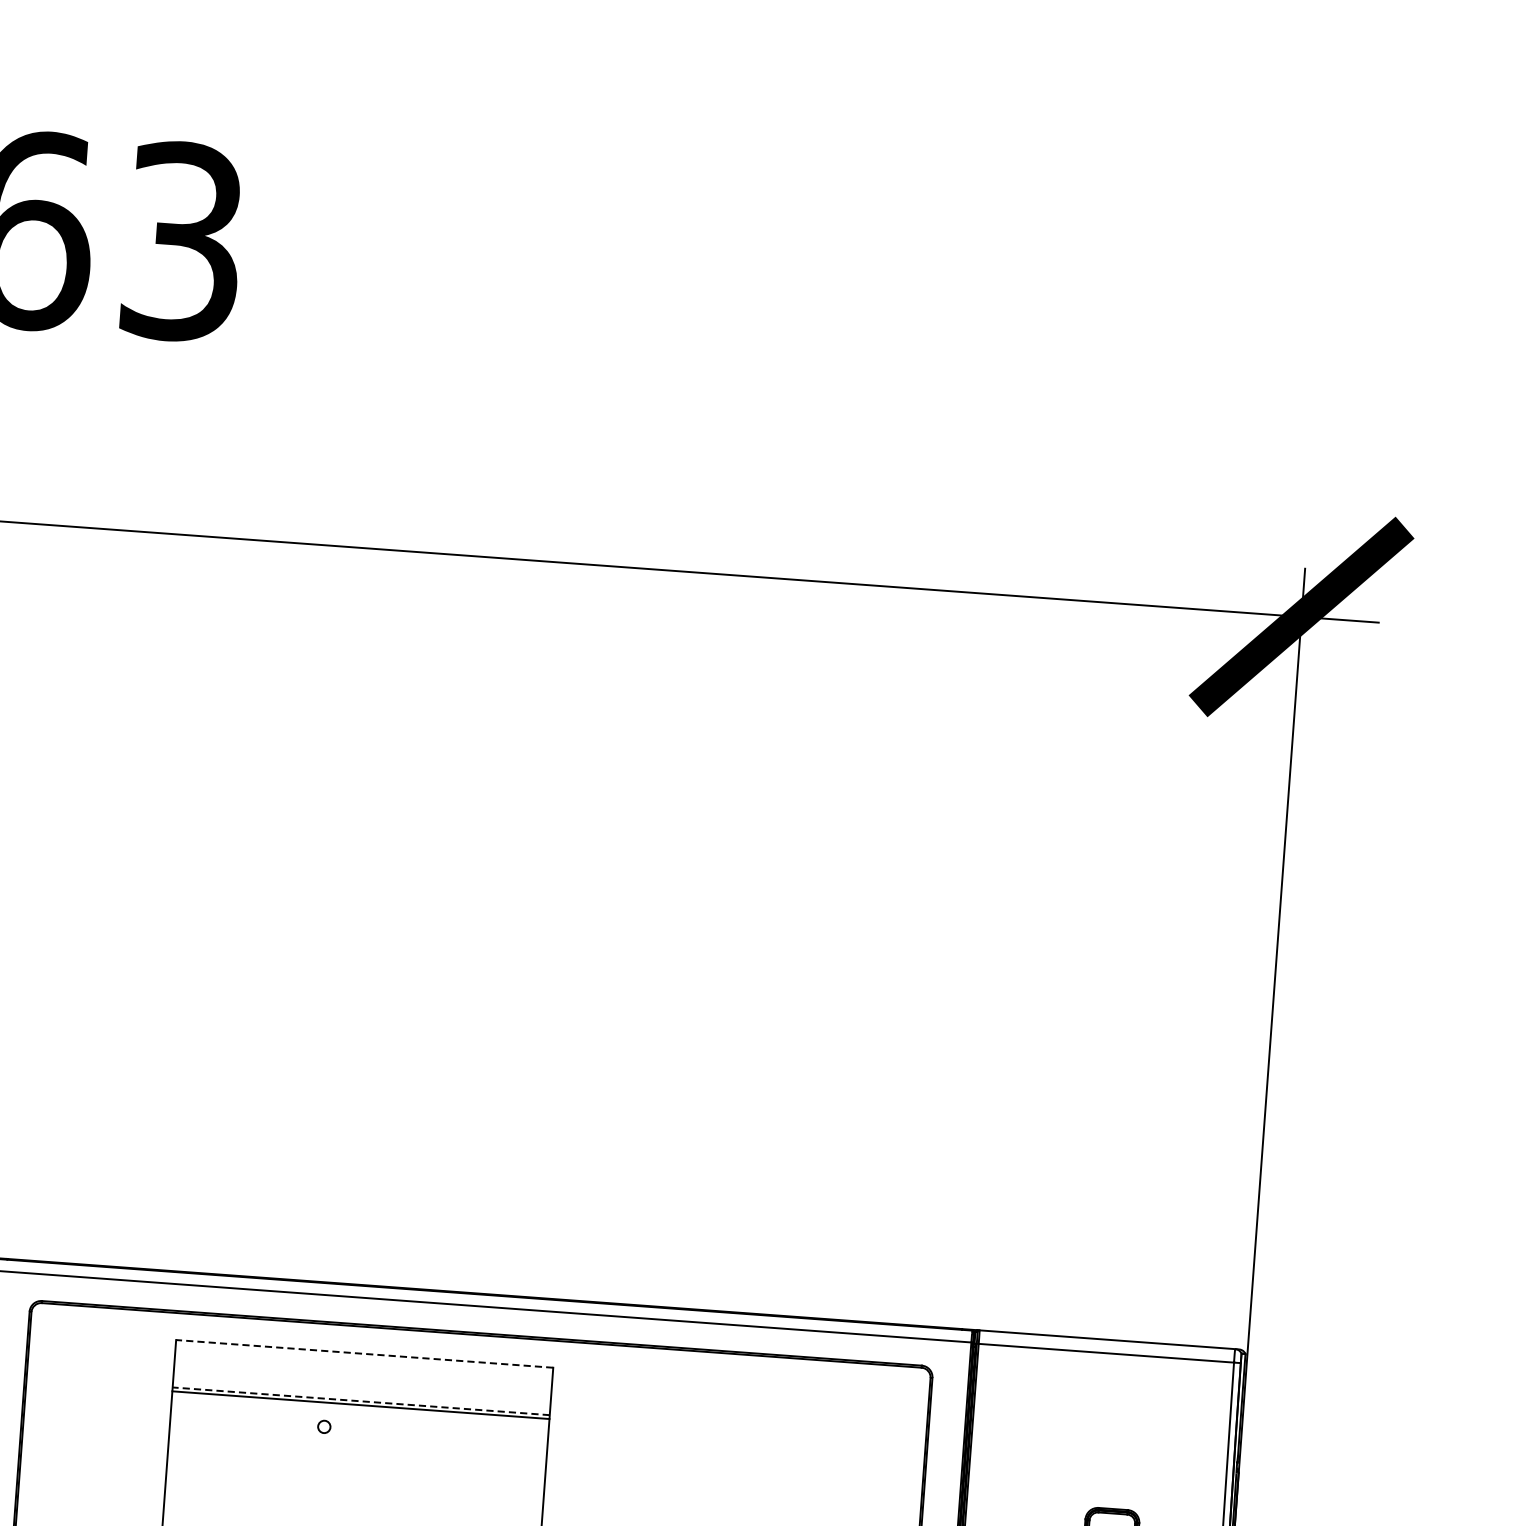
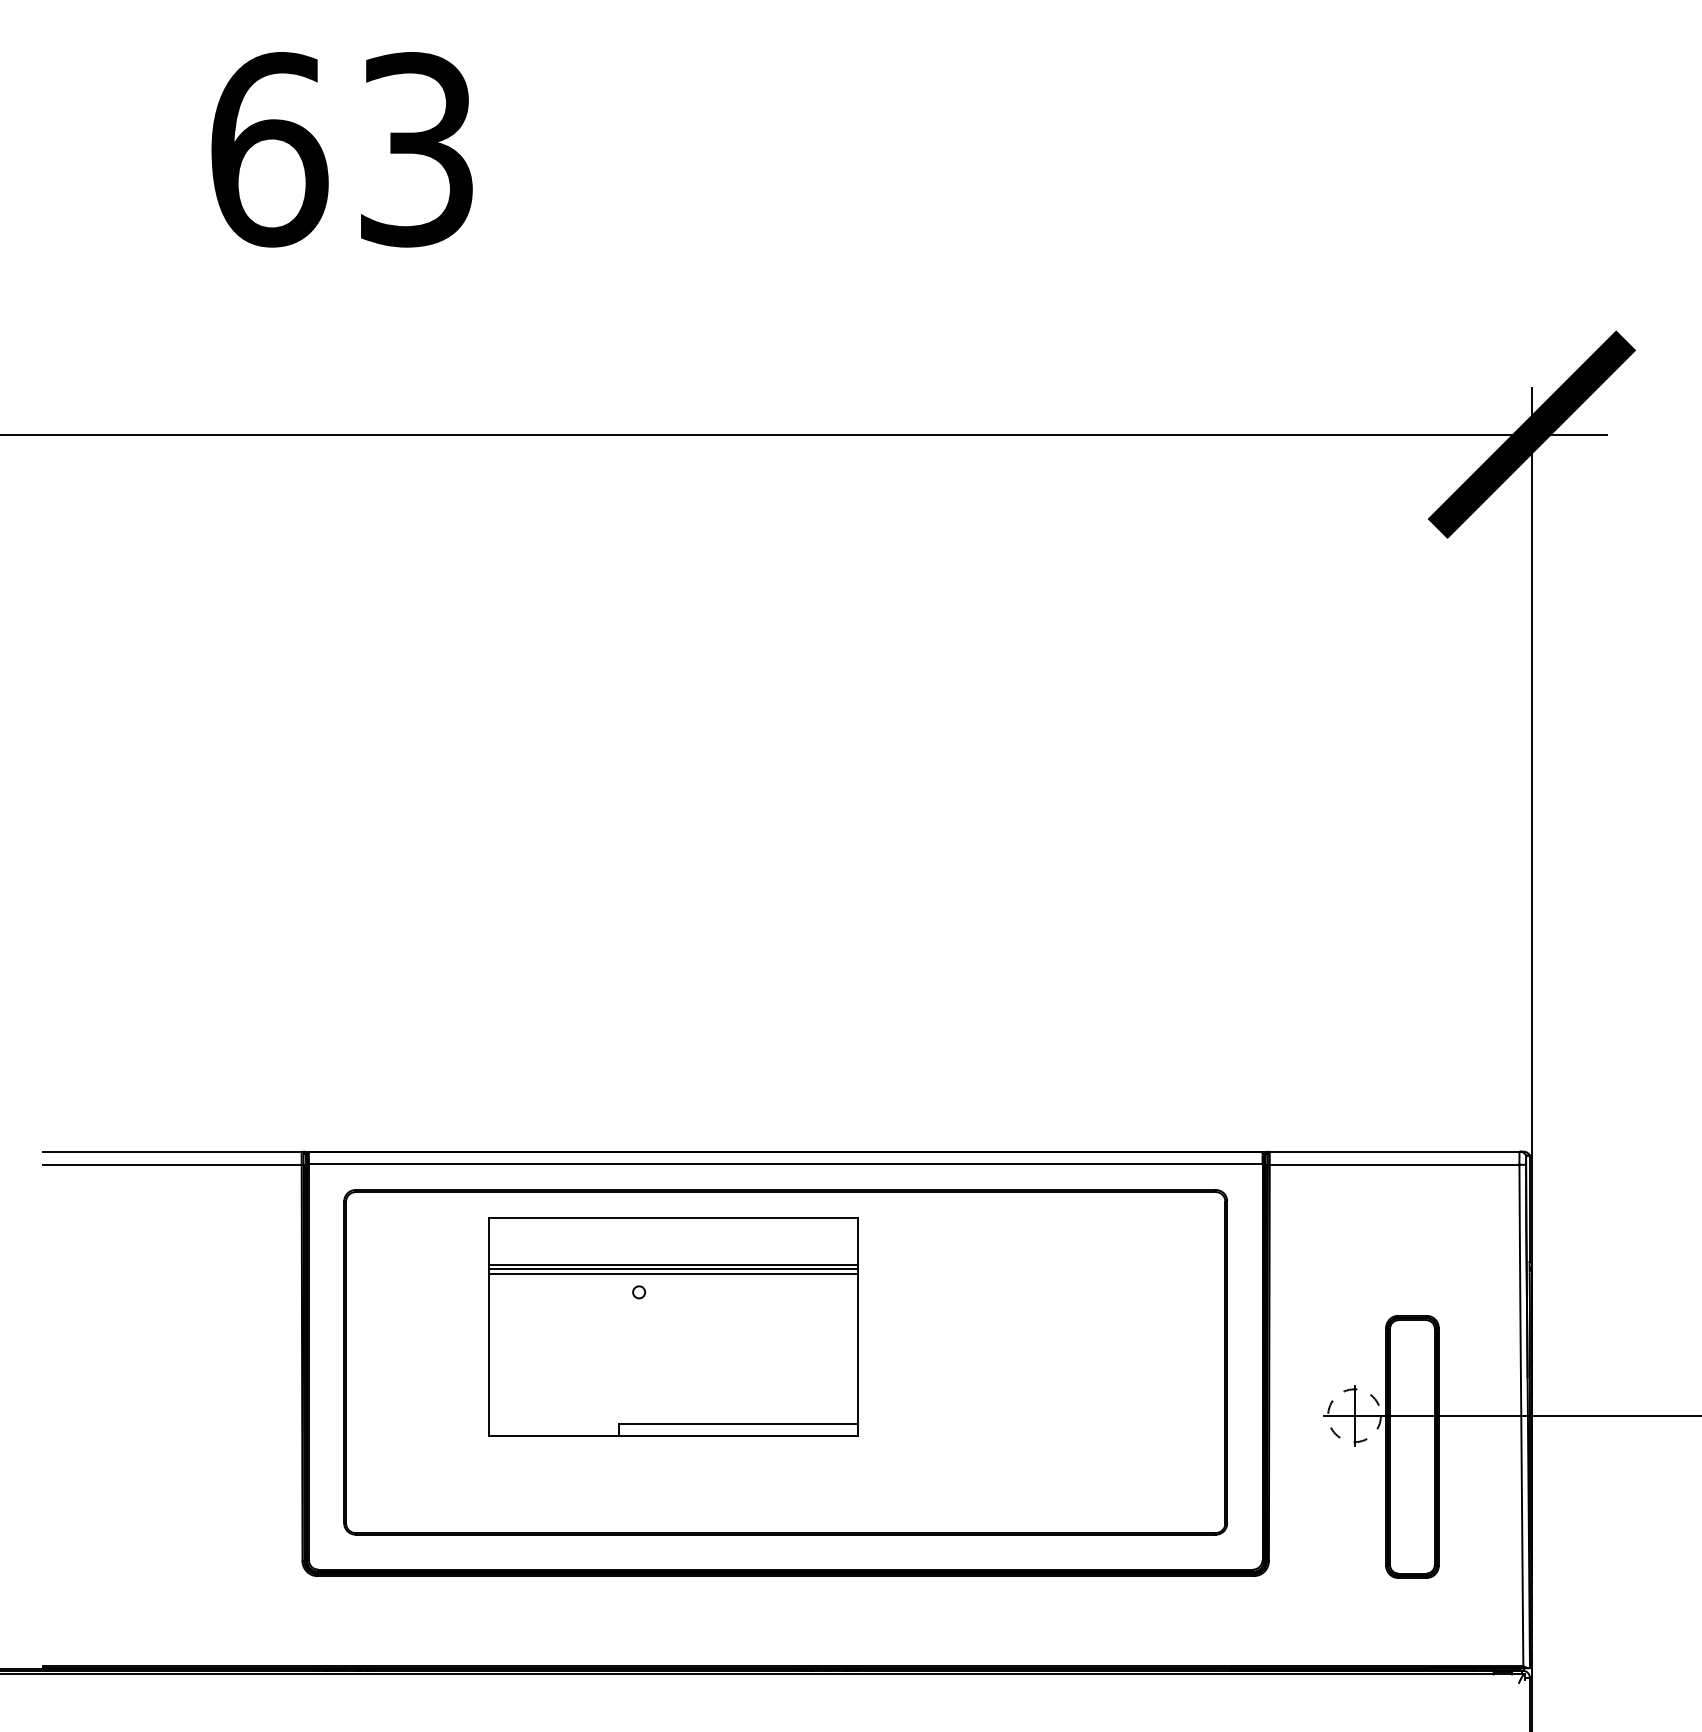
line: (363, 1353) -> (672, 1218), dashed -> solid
line: (360, 1400) -> (672, 1264), dashed -> solid
line: (359, 1410) -> (672, 1273), added

